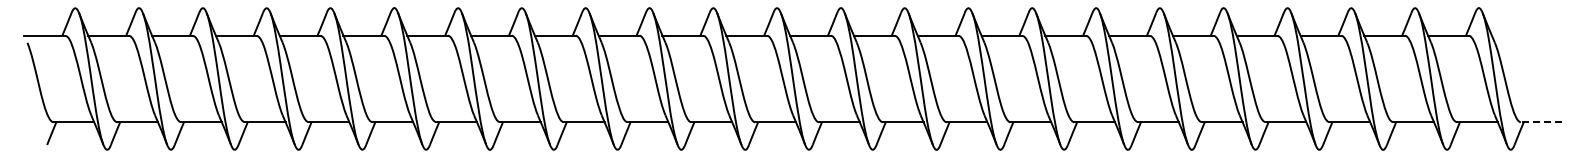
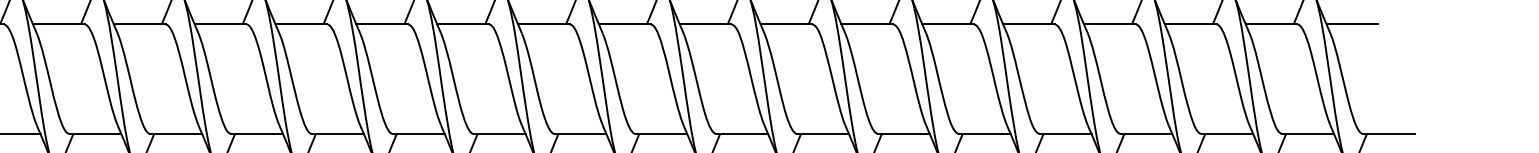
line: (1511, 35) -> (1351, 24), added
line: (1540, 122) -> (1388, 134), dashed -> solid

